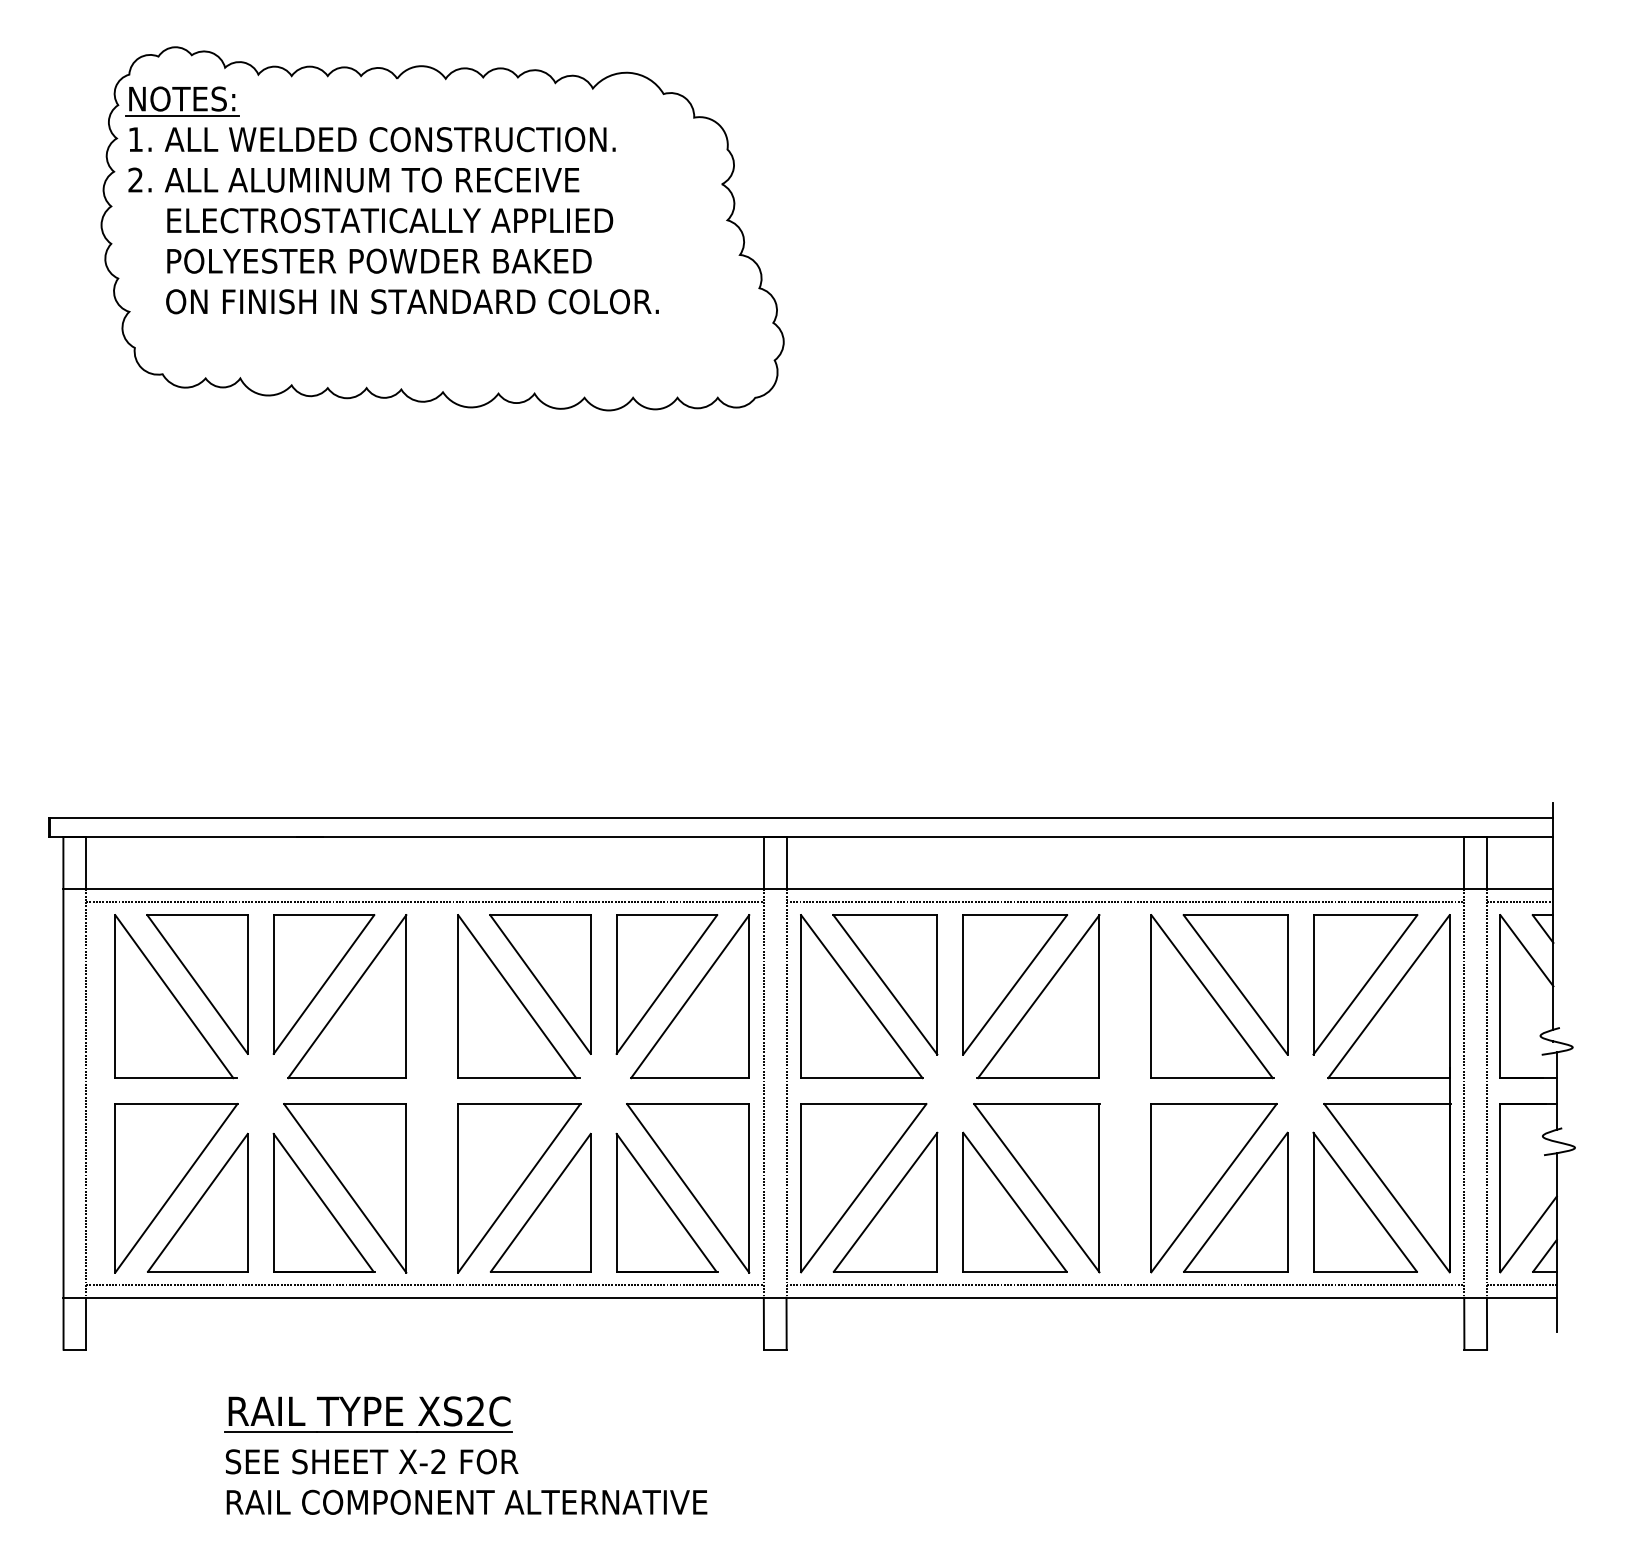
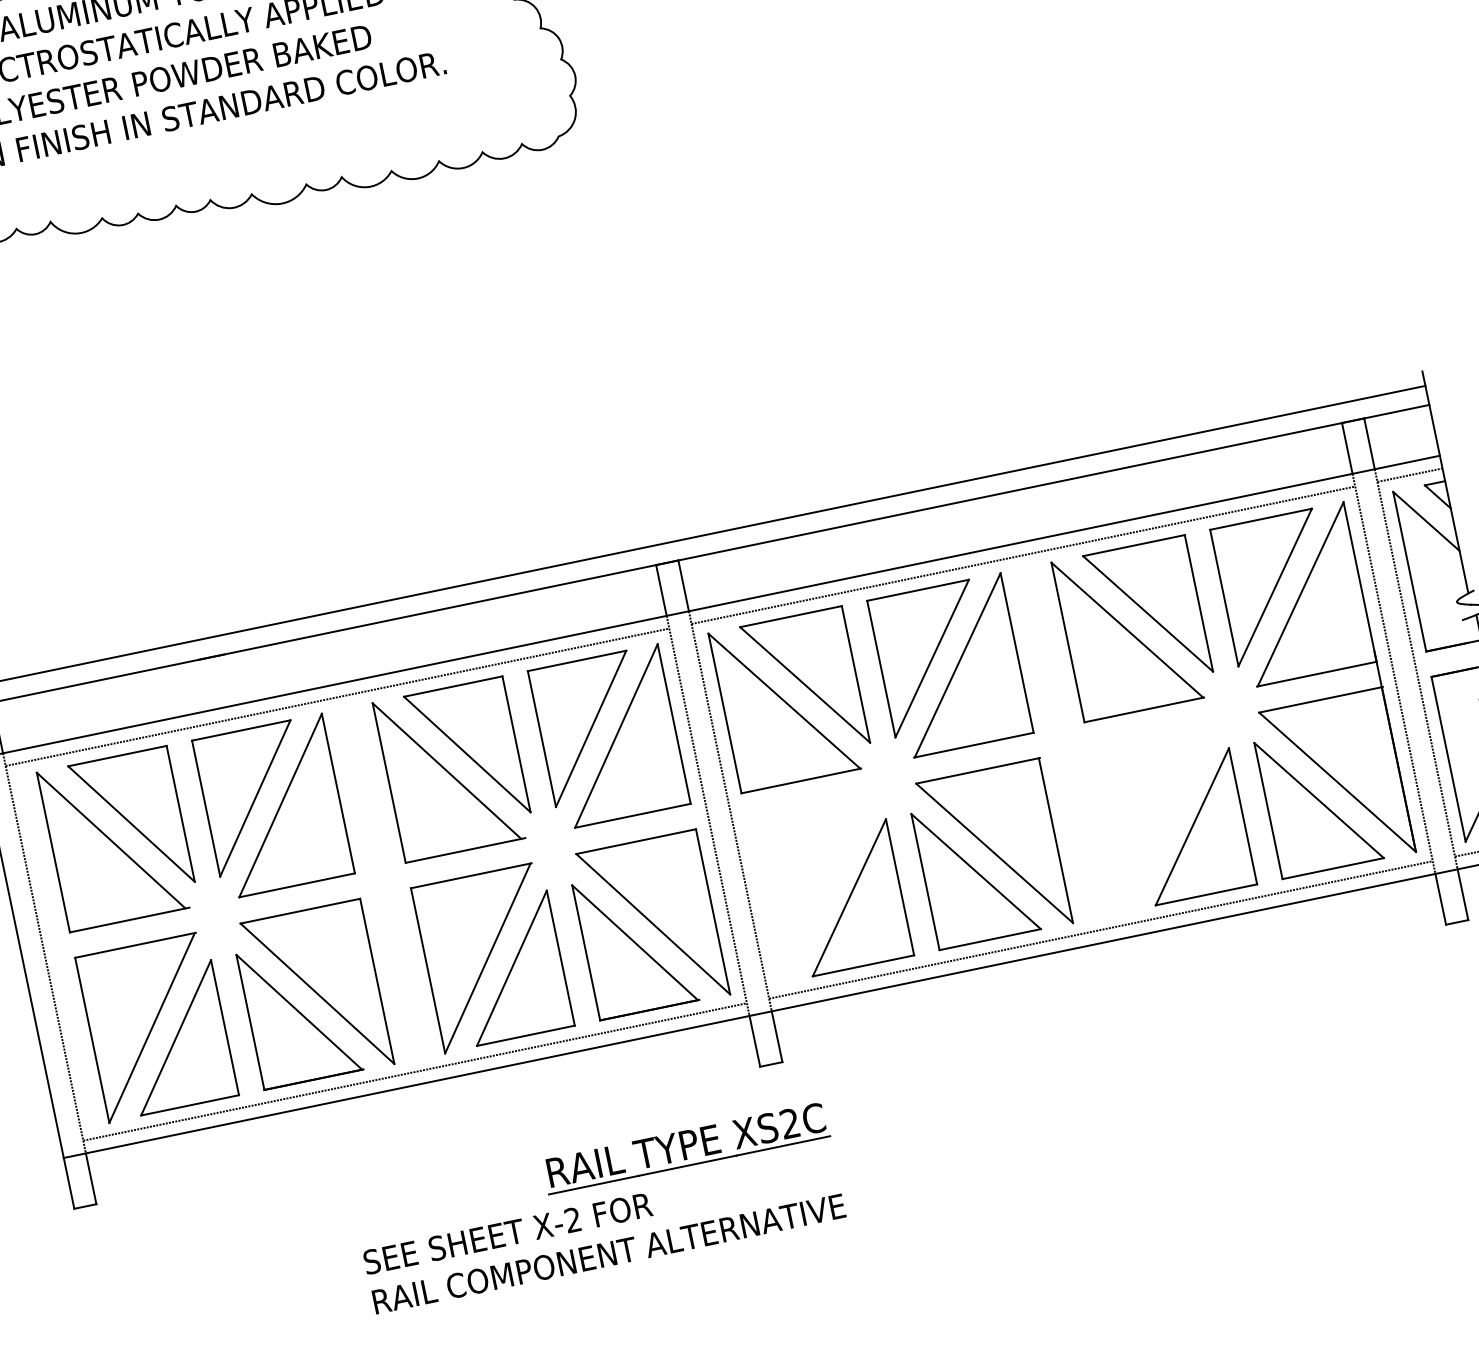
part: (863, 1188) -> (824, 888), removed
part: (1213, 1188) -> (1167, 817), removed
part: (368, 1414) -> (685, 1148), moved
text: (466, 1481) -> (604, 1233), moved

